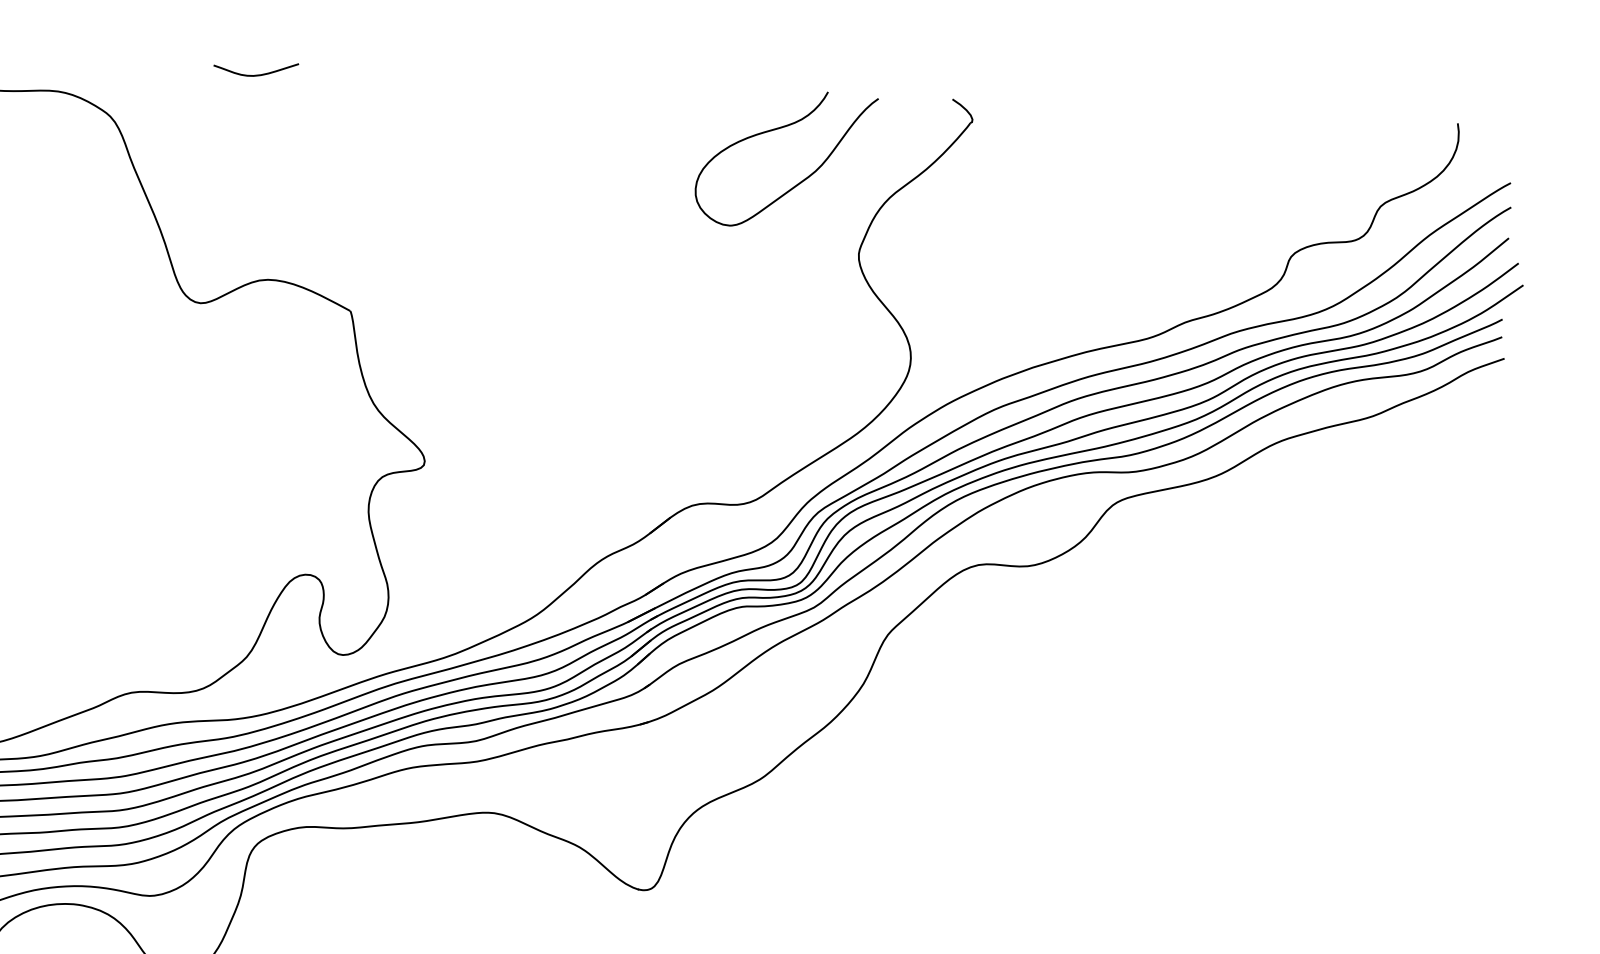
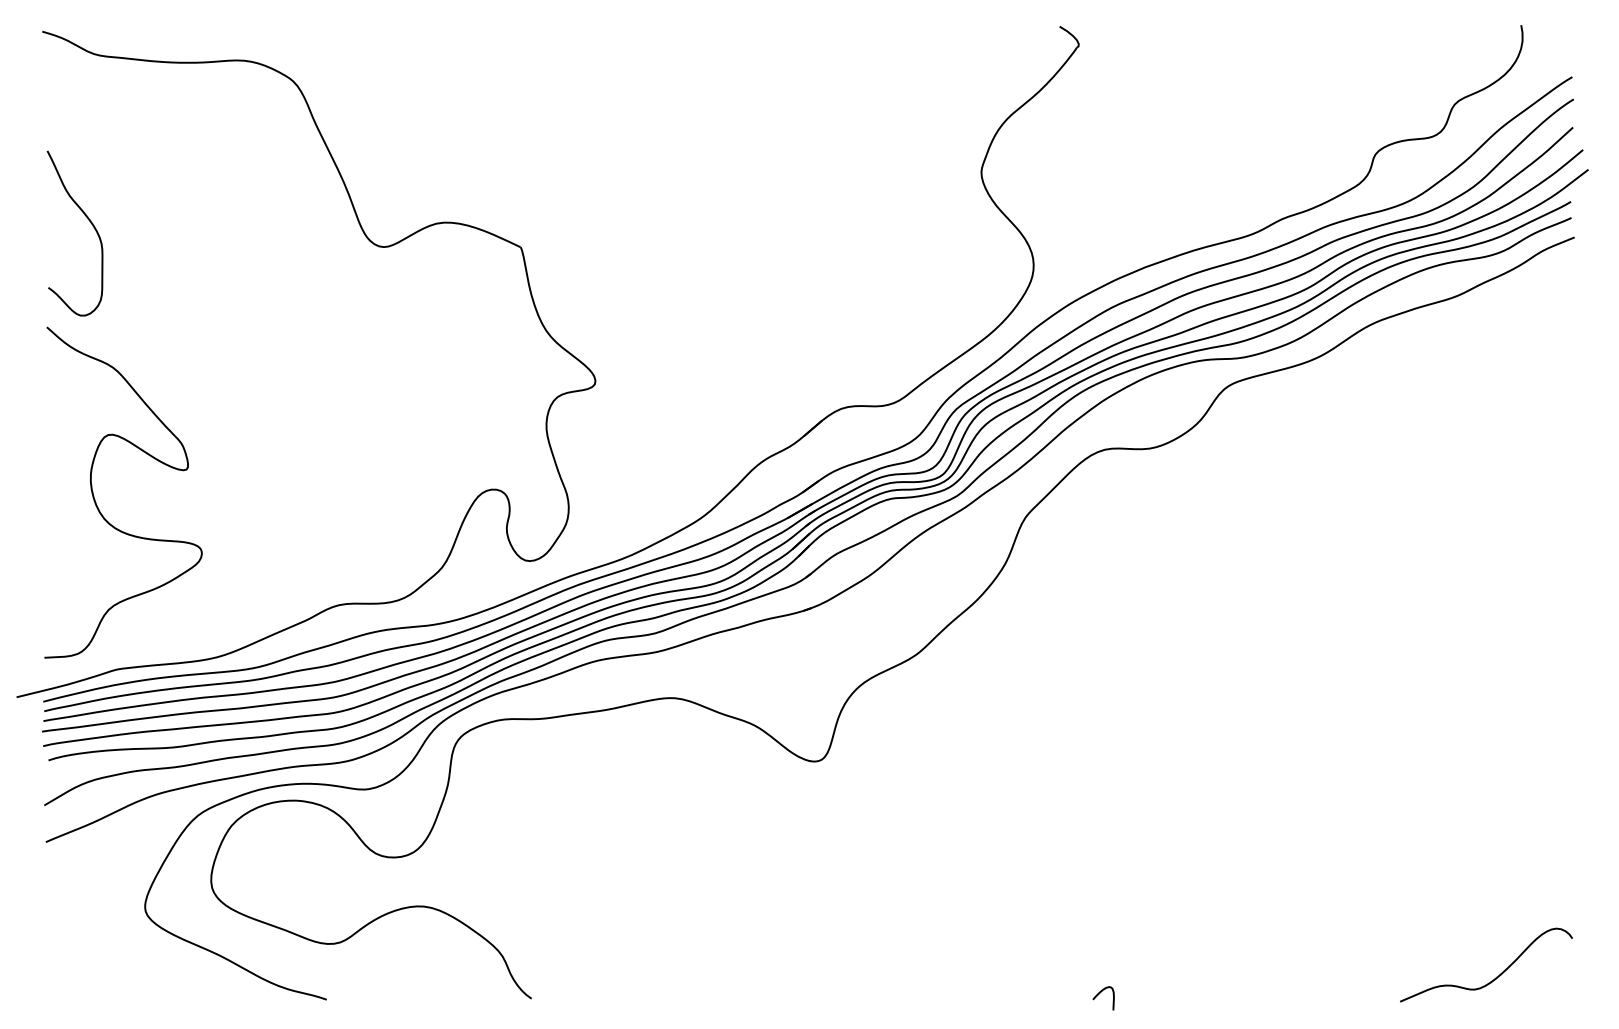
curve: (258, 73) -> (426, 35), removed
curve: (800, 181) -> (924, 108), removed

